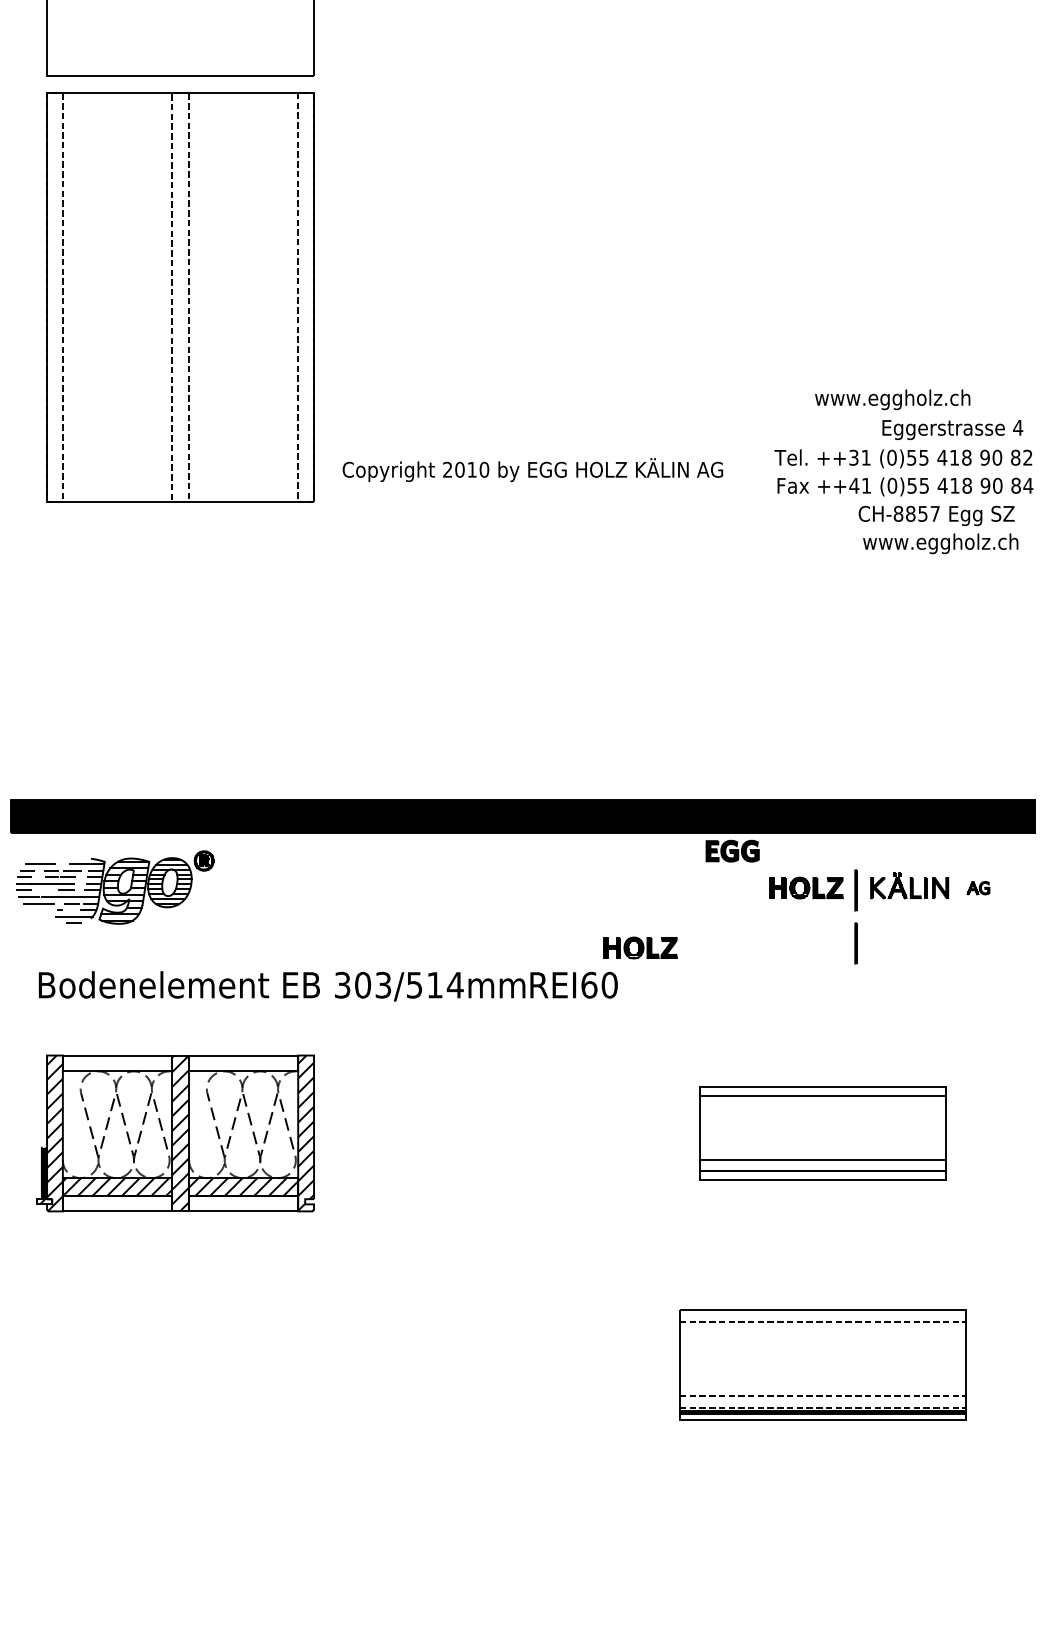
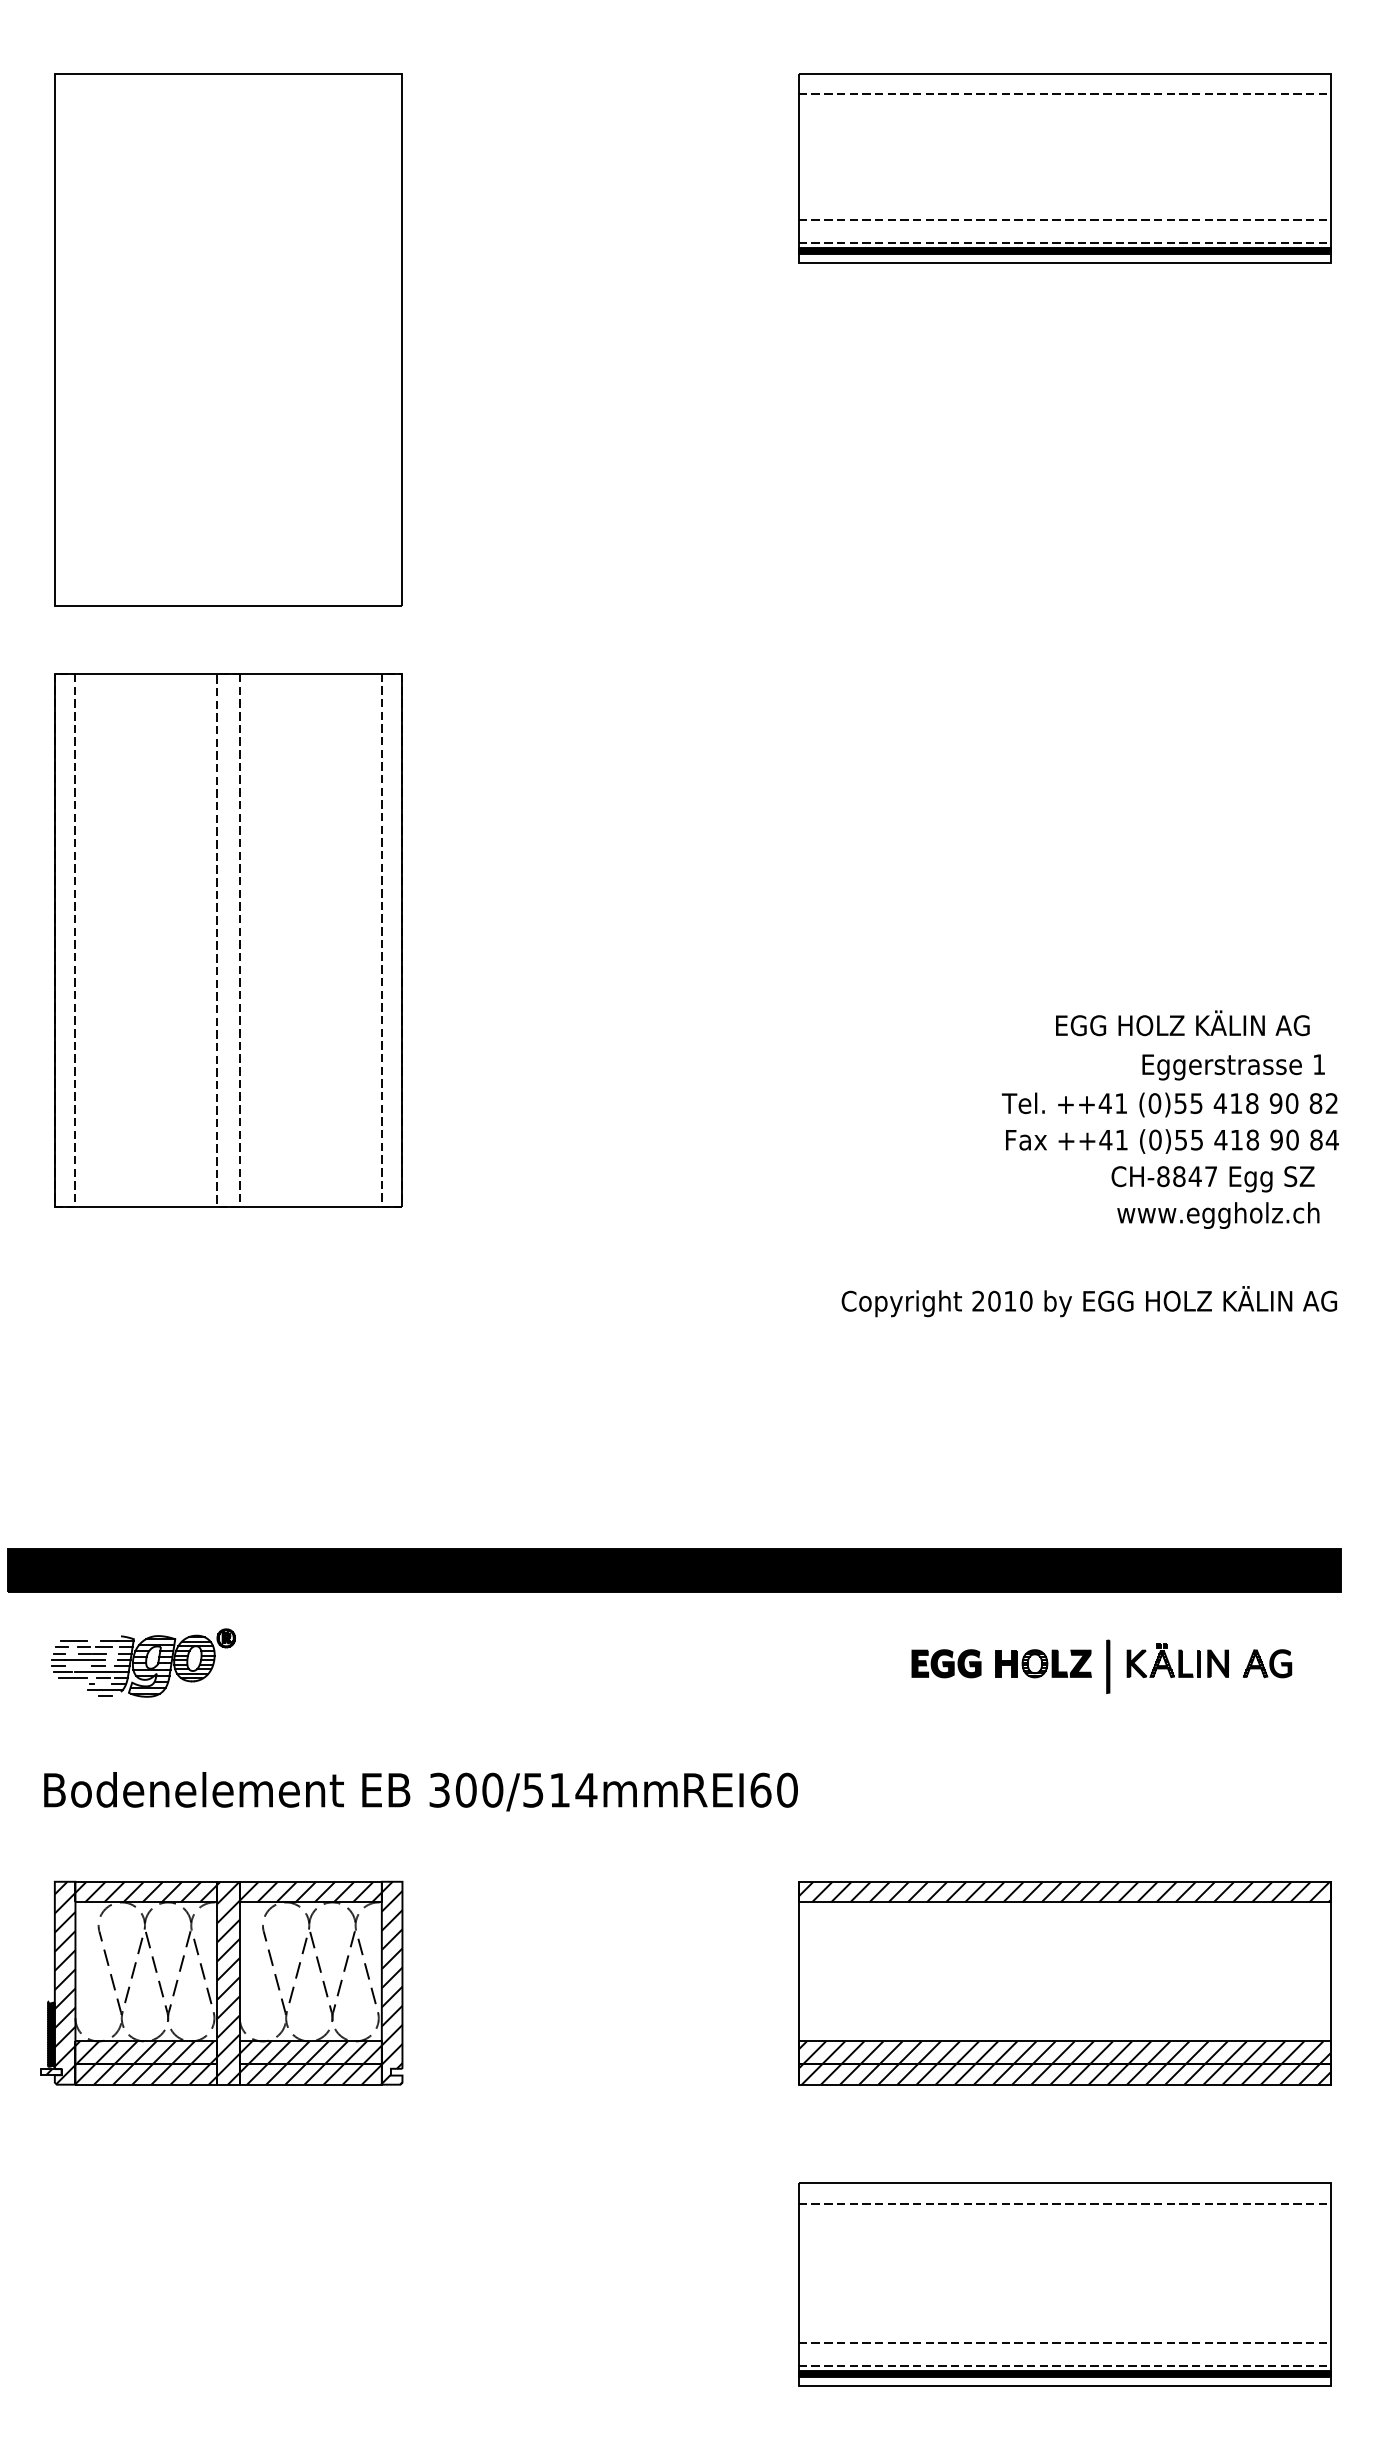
part: (180, 297) -> (228, 940), moved
text: (912, 397) -> (1181, 1025), www.eggholz.ch -> EGG HOLZ KÄLIN AG
text: (1017, 427) -> (1318, 1064), 4 -> 1
text: (853, 457) -> (1104, 1103), ++31 -> ++41
text: (532, 470) -> (1088, 1301), moved
text: (922, 513) -> (1194, 1176), CH-8857 -> CH-8847
part: (732, 851) -> (946, 1663), moved
part: (115, 887) -> (143, 1662), size x0.71
part: (978, 887) -> (1267, 1663), size x1.67
line: (856, 943) -> (1108, 1735), removed
part: (640, 947) -> (827, 1741), removed
text: (383, 984) -> (492, 1789), 303/514mm -> 300/514mm
hatch: (117, 1063) -> (146, 1891), added
hatch: (243, 1063) -> (310, 1891), added
part: (822, 1133) -> (1064, 1983), size x1.67
hatch: (117, 1203) -> (146, 2074), added
hatch: (243, 1203) -> (310, 2074), added
part: (822, 1364) -> (1064, 2284), size x1.43

